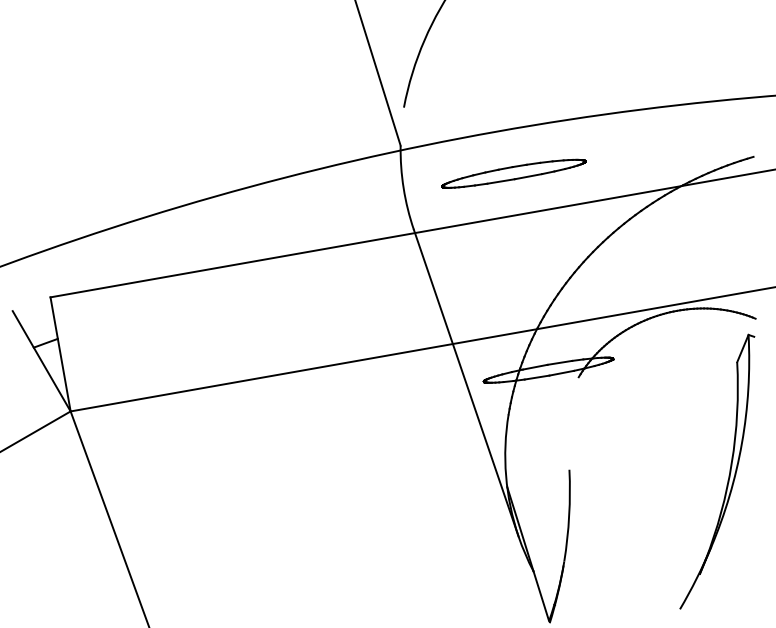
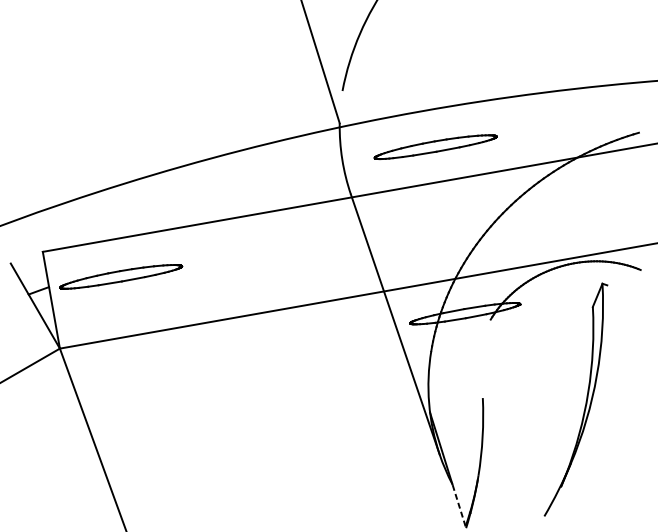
part: (142, 326) -> (120, 276), added
part: (728, 475) -> (585, 402), moved
line: (541, 596) -> (459, 505), solid -> dashed

